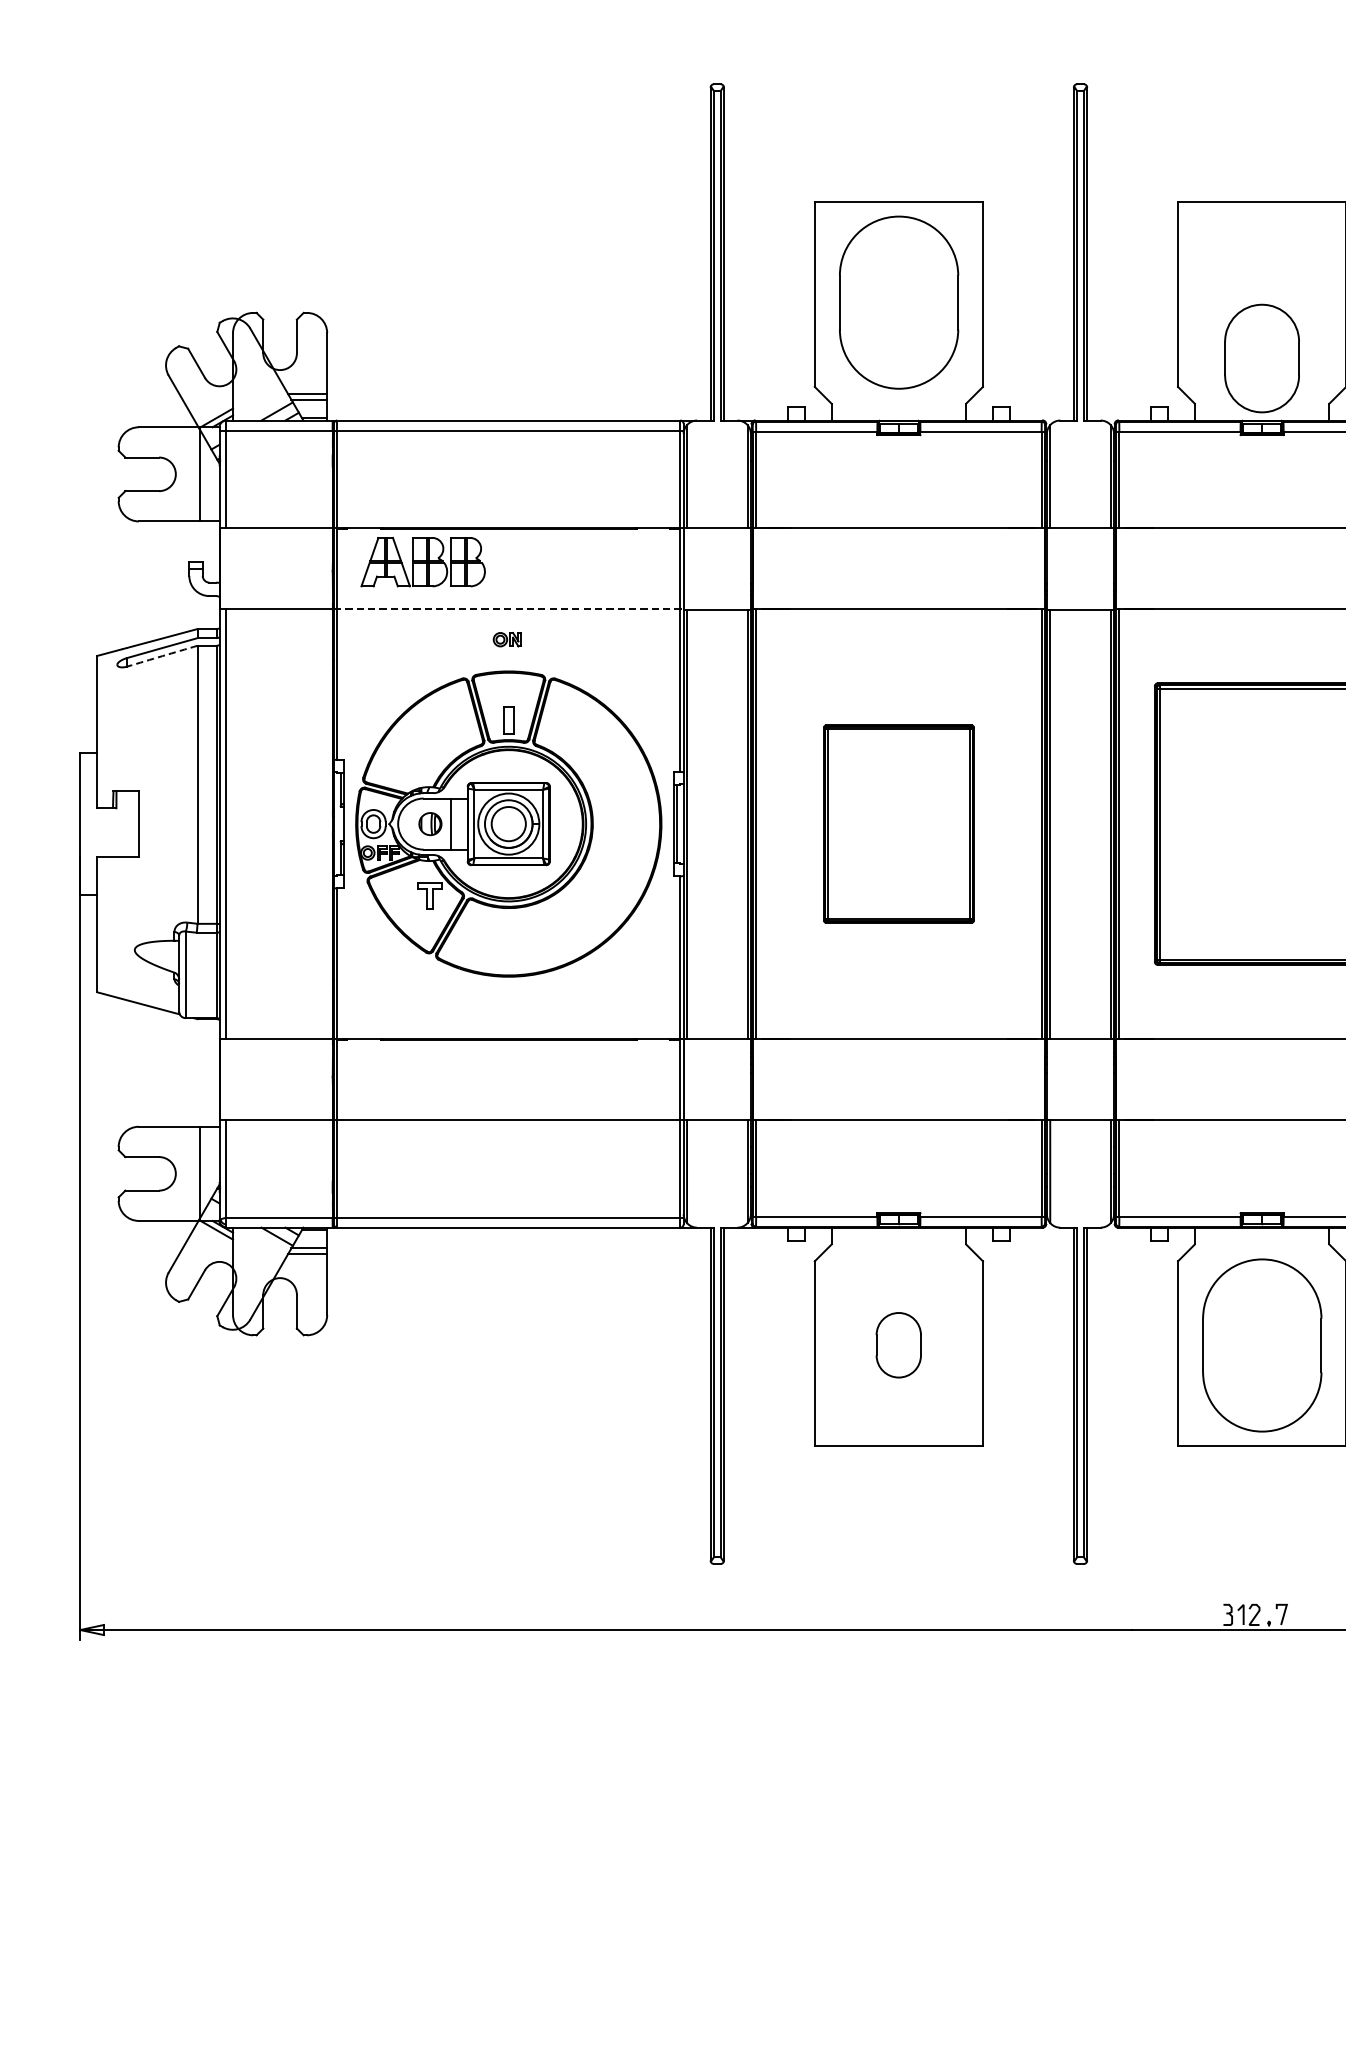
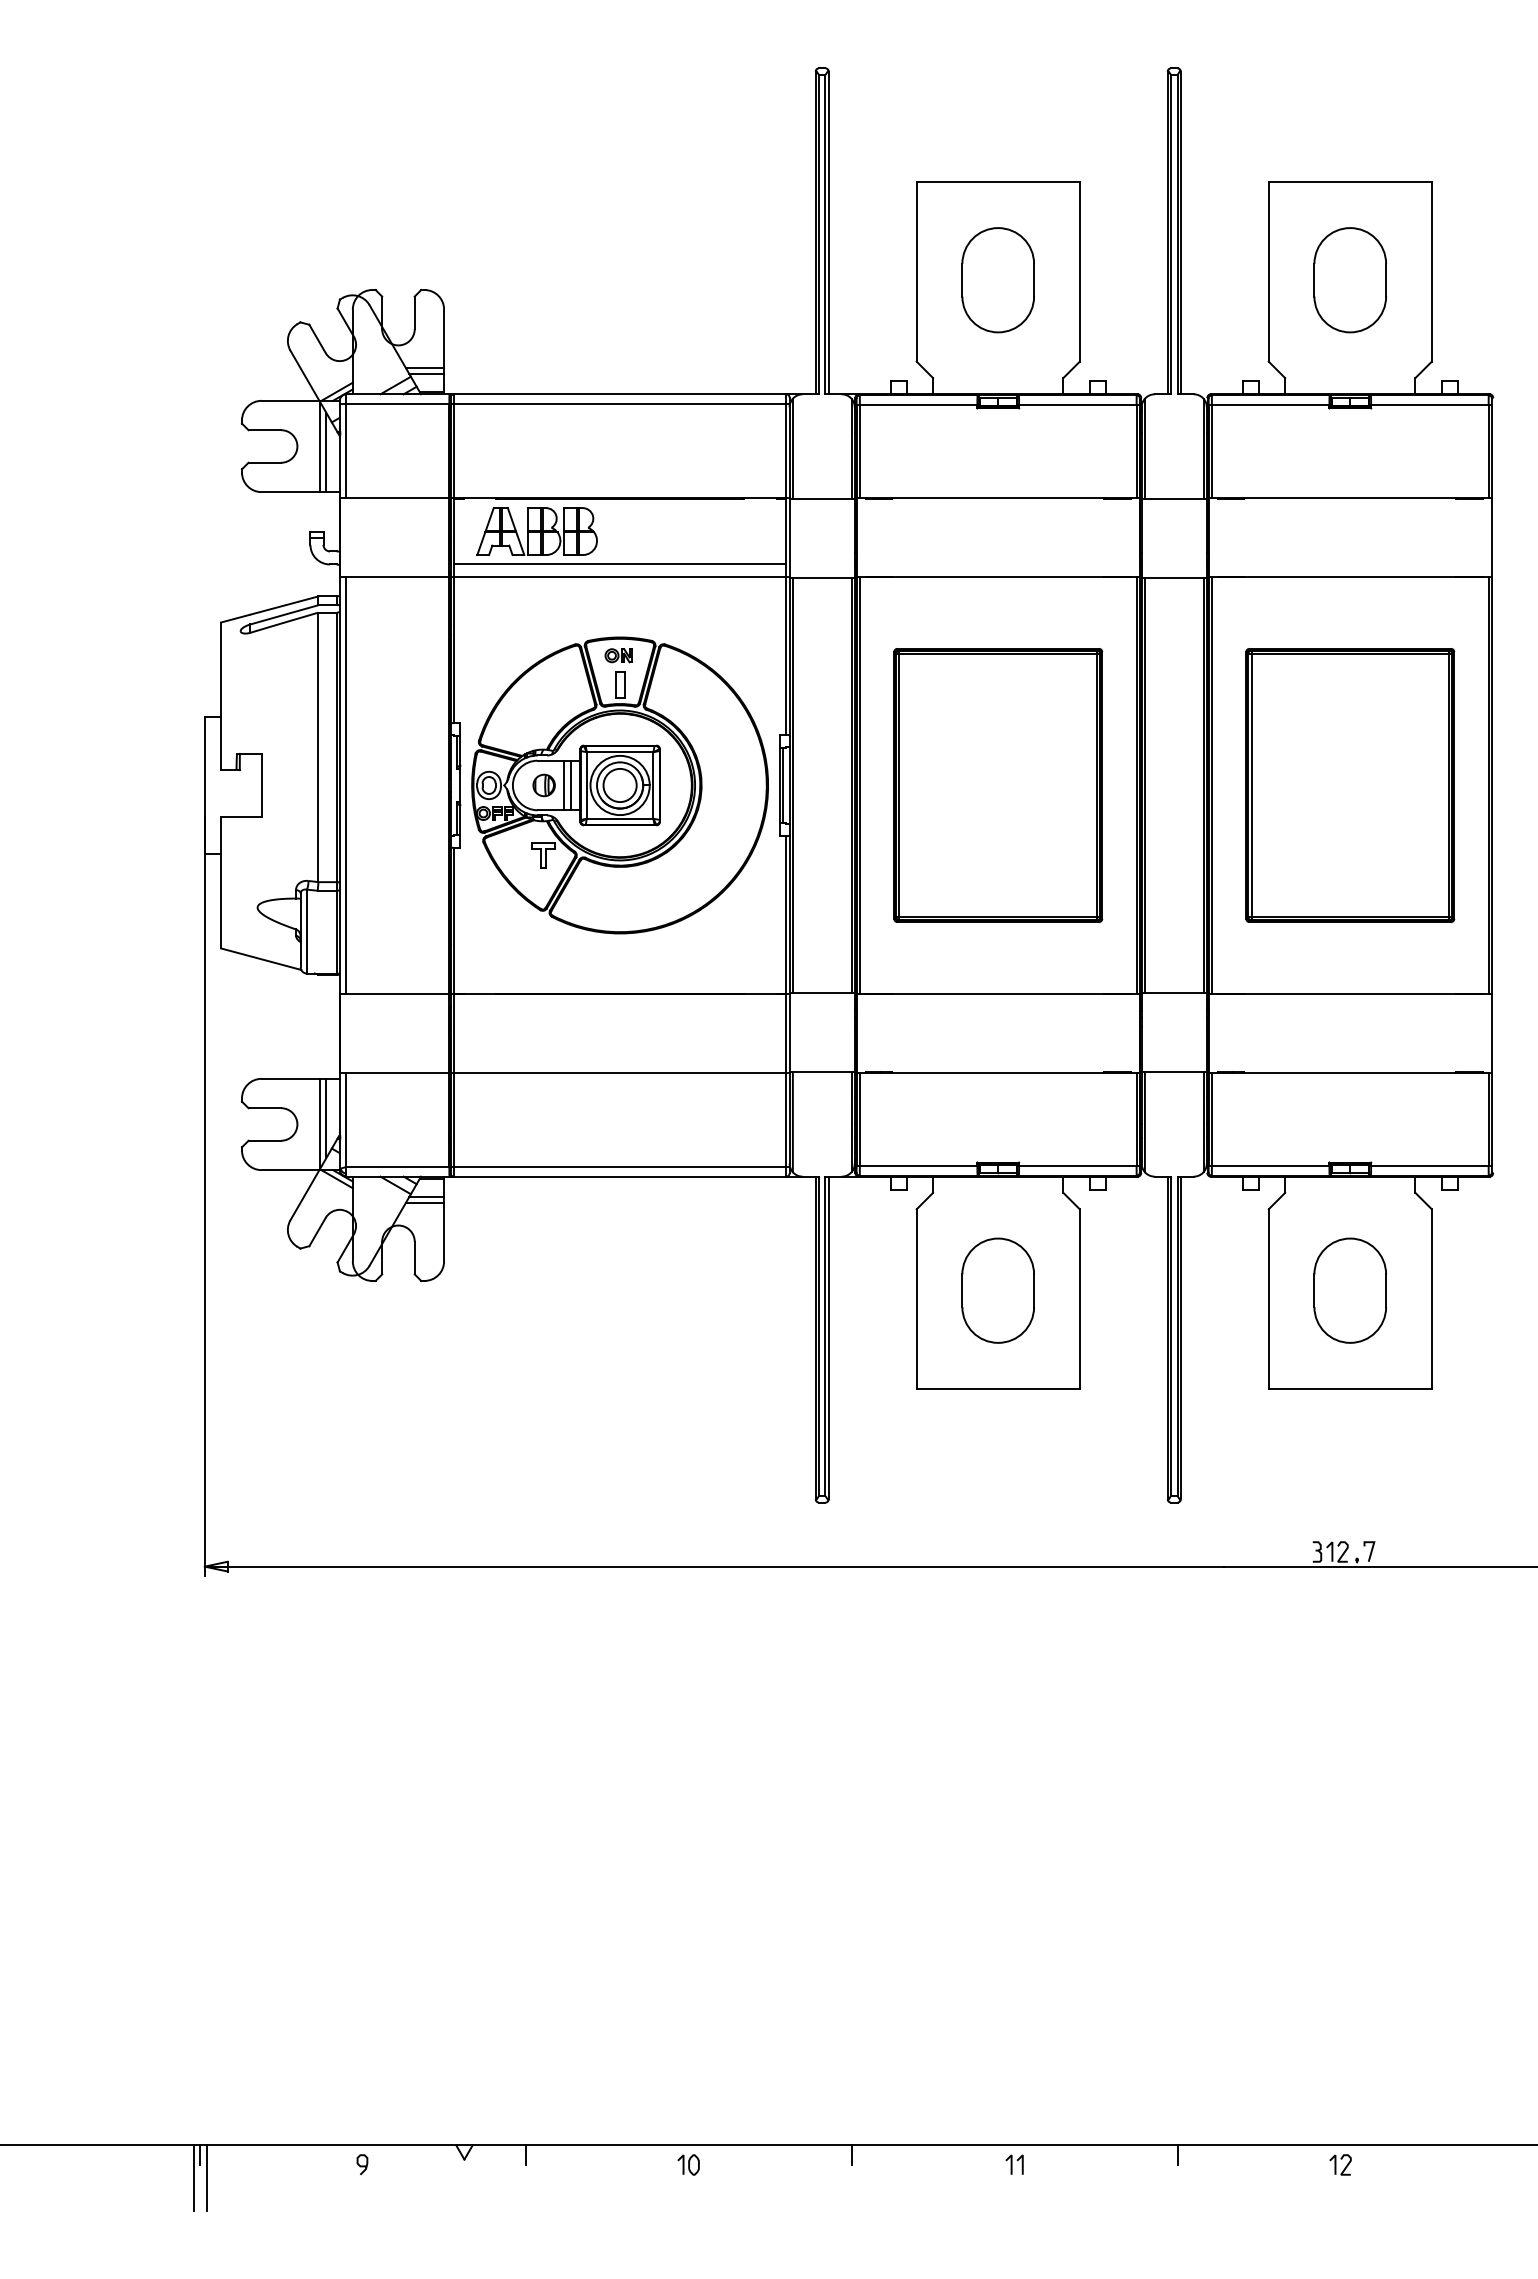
part: (898, 303) -> (997, 280), size x0.62
part: (1261, 358) -> (1349, 280), moved
line: (205, 480) -> (326, 452), added
line: (508, 596) -> (619, 564), added
line: (509, 609) -> (620, 577), dashed -> solid
part: (507, 639) -> (618, 655), moved
arc: (162, 655) -> (284, 622), dashed -> solid
line: (457, 824) -> (570, 785), added
part: (899, 824) -> (998, 785), size x1.43
line: (205, 1167) -> (326, 1118), added
part: (898, 1345) -> (997, 1290), size x1.67
part: (1261, 1345) -> (1349, 1290), size x0.62

